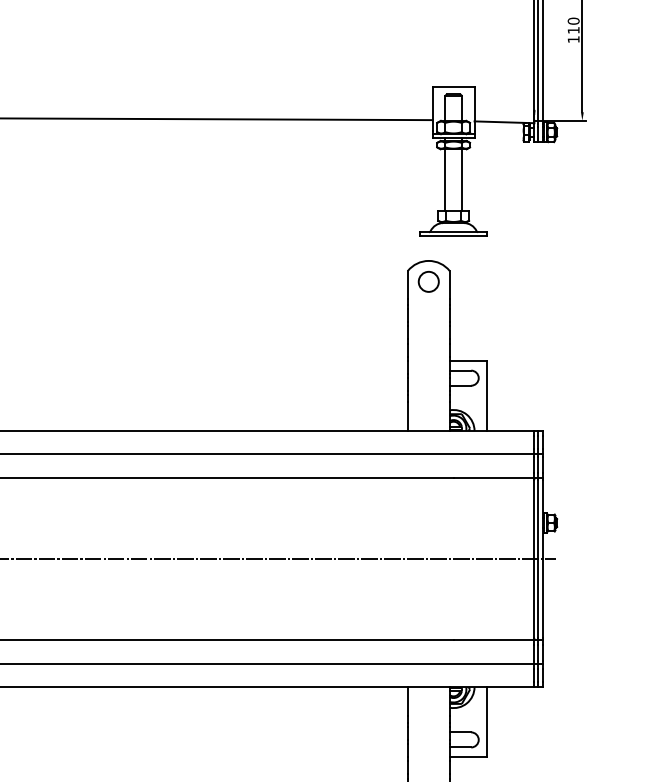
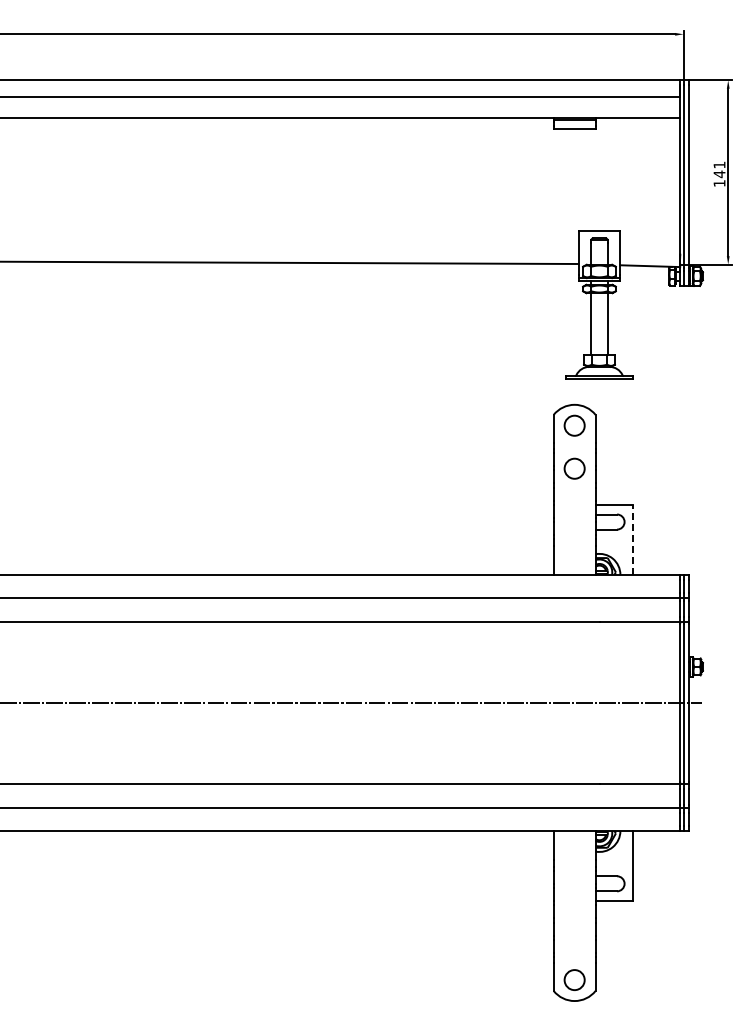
text: (573, 25) -> (719, 169), 110 -> 141
circle: (428, 324) -> (574, 468), added
line: (486, 396) -> (632, 540), solid -> dashed

